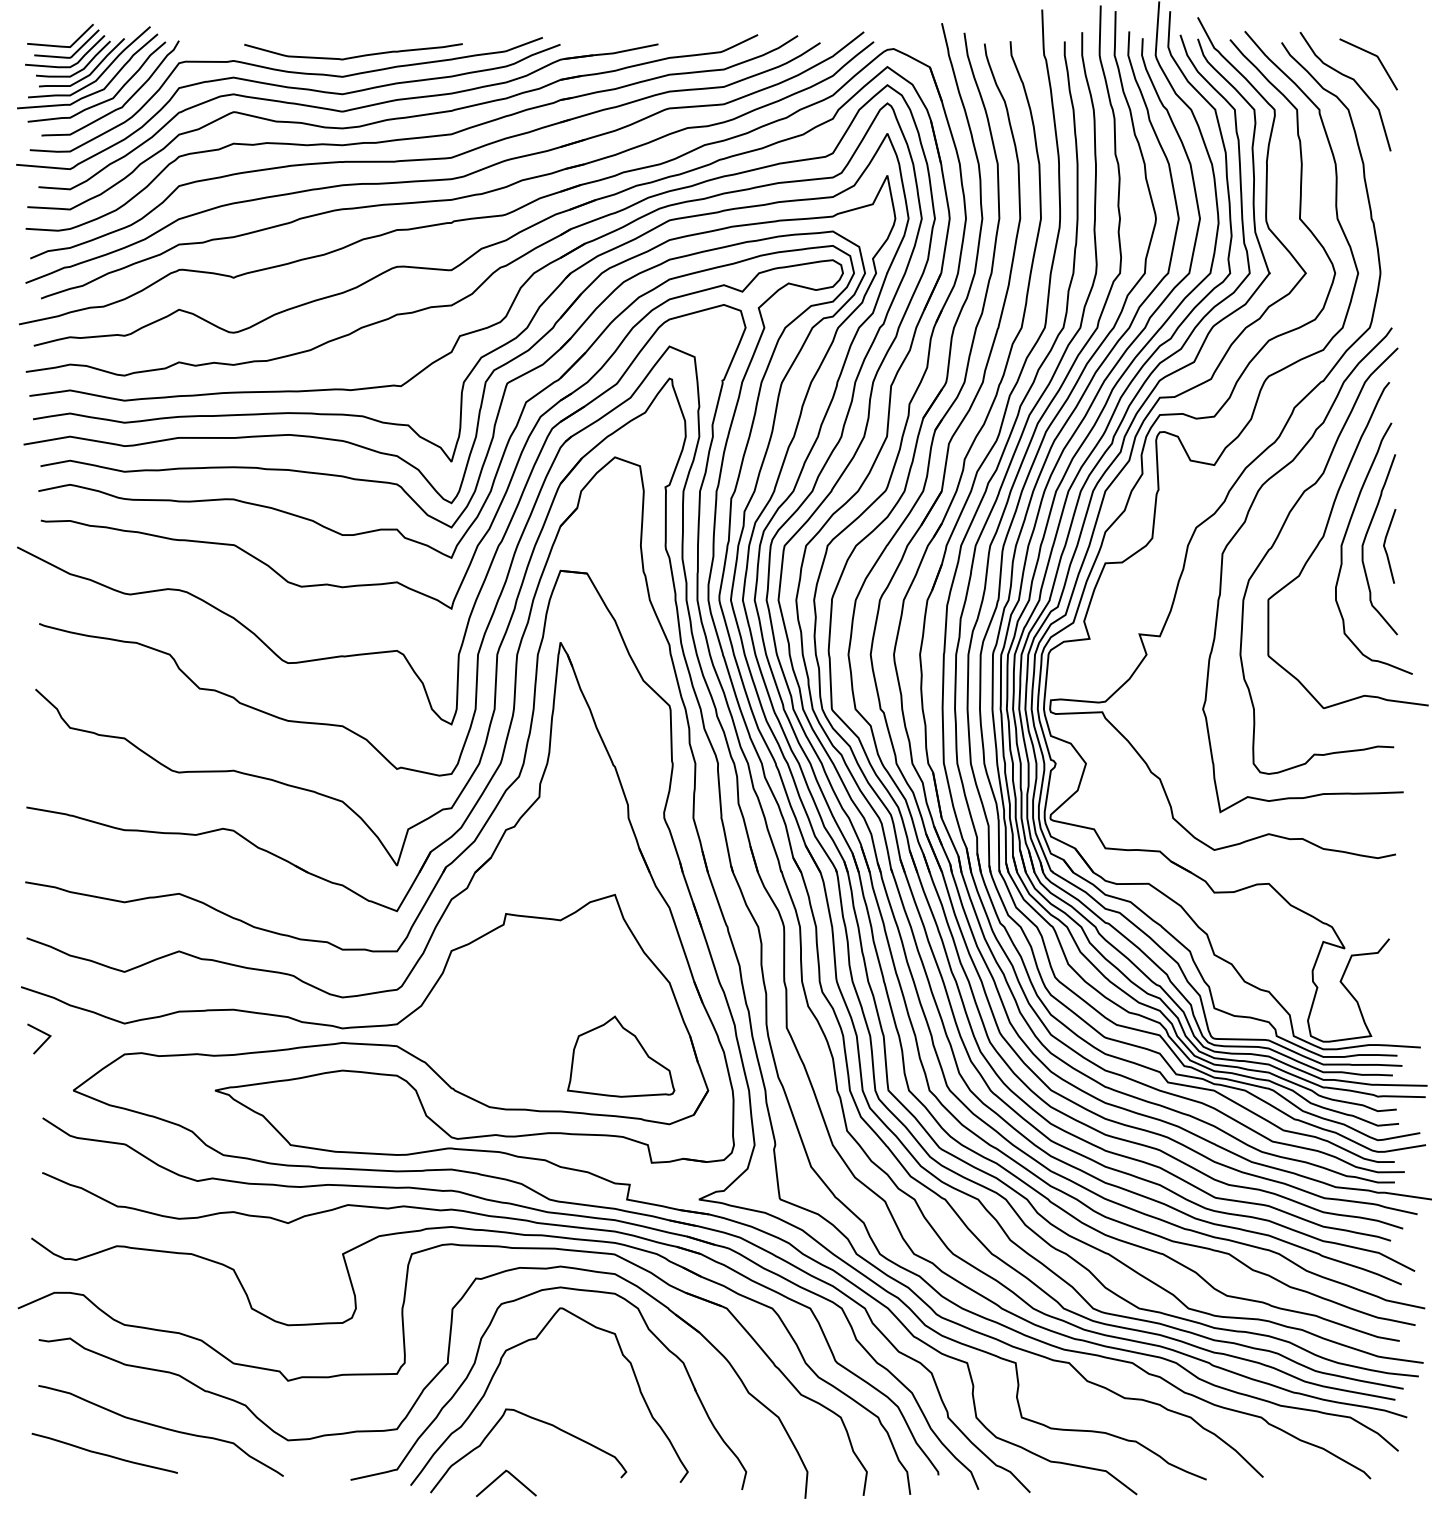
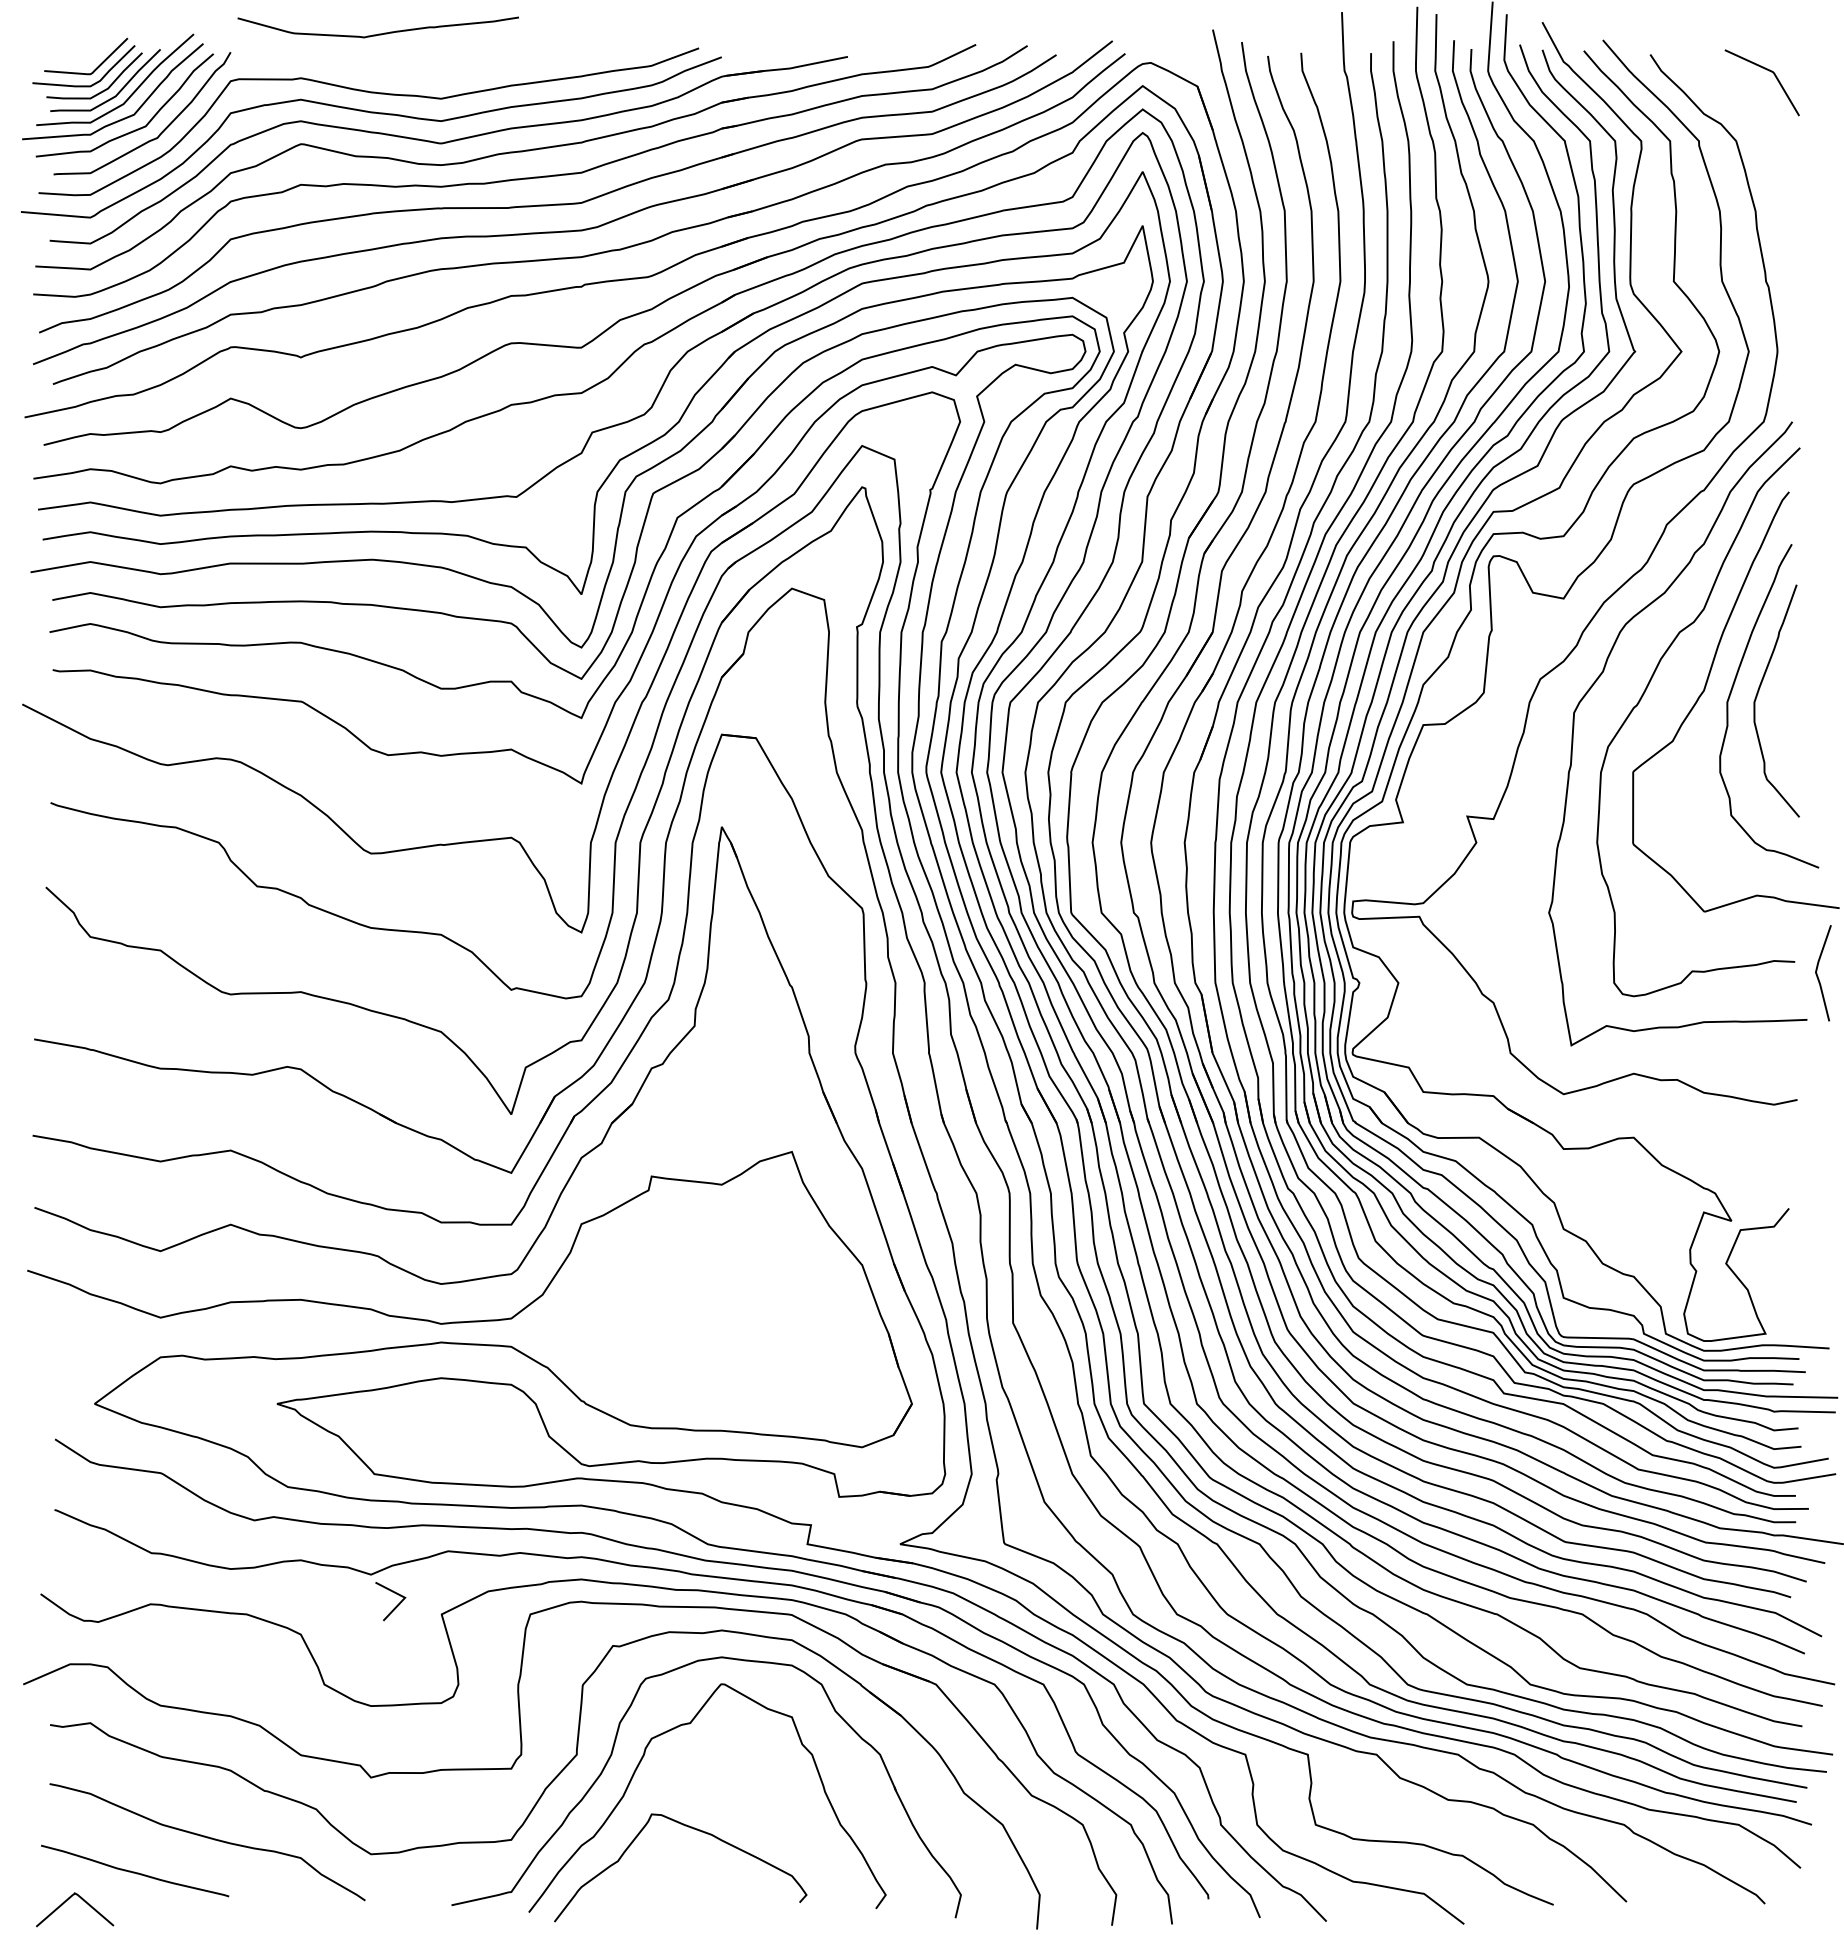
line: (60, 45) -> (77, 58), removed
curve: (353, 56) -> (378, 33), moved
curve: (1354, 82) -> (1744, 105), removed
line: (1385, 548) -> (1818, 976), moved
line: (42, 1042) -> (395, 1606), moved
part: (620, 1056) -> (799, 1359), removed
curve: (512, 1477) -> (83, 1901), moved

